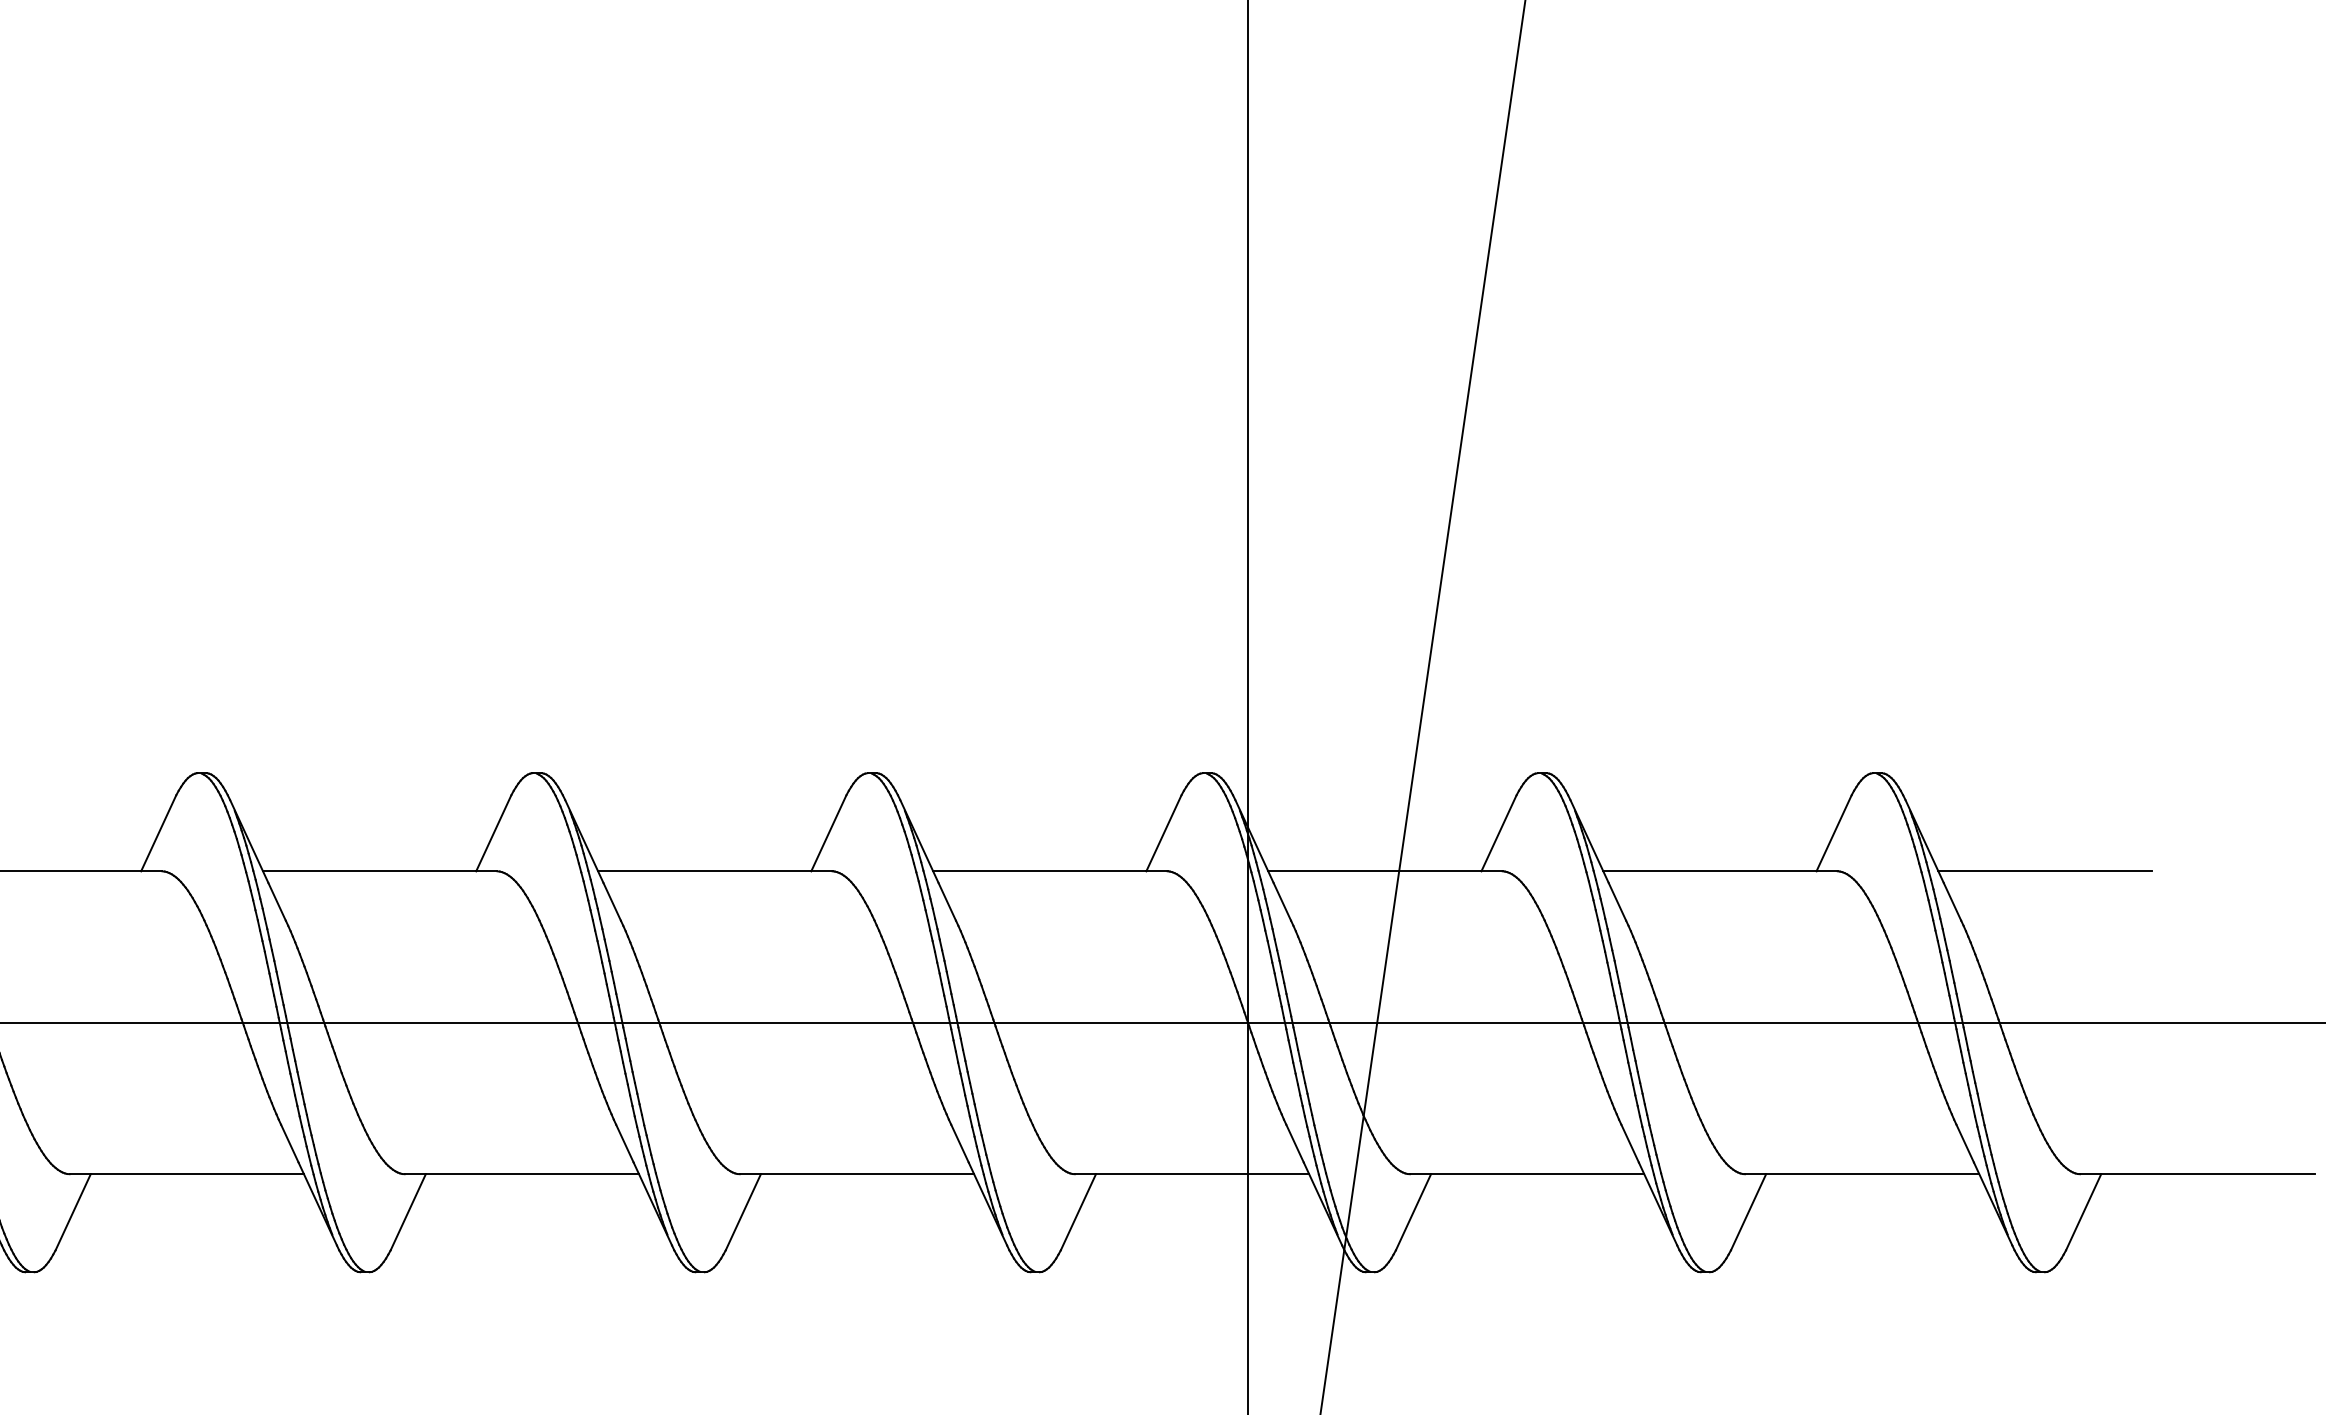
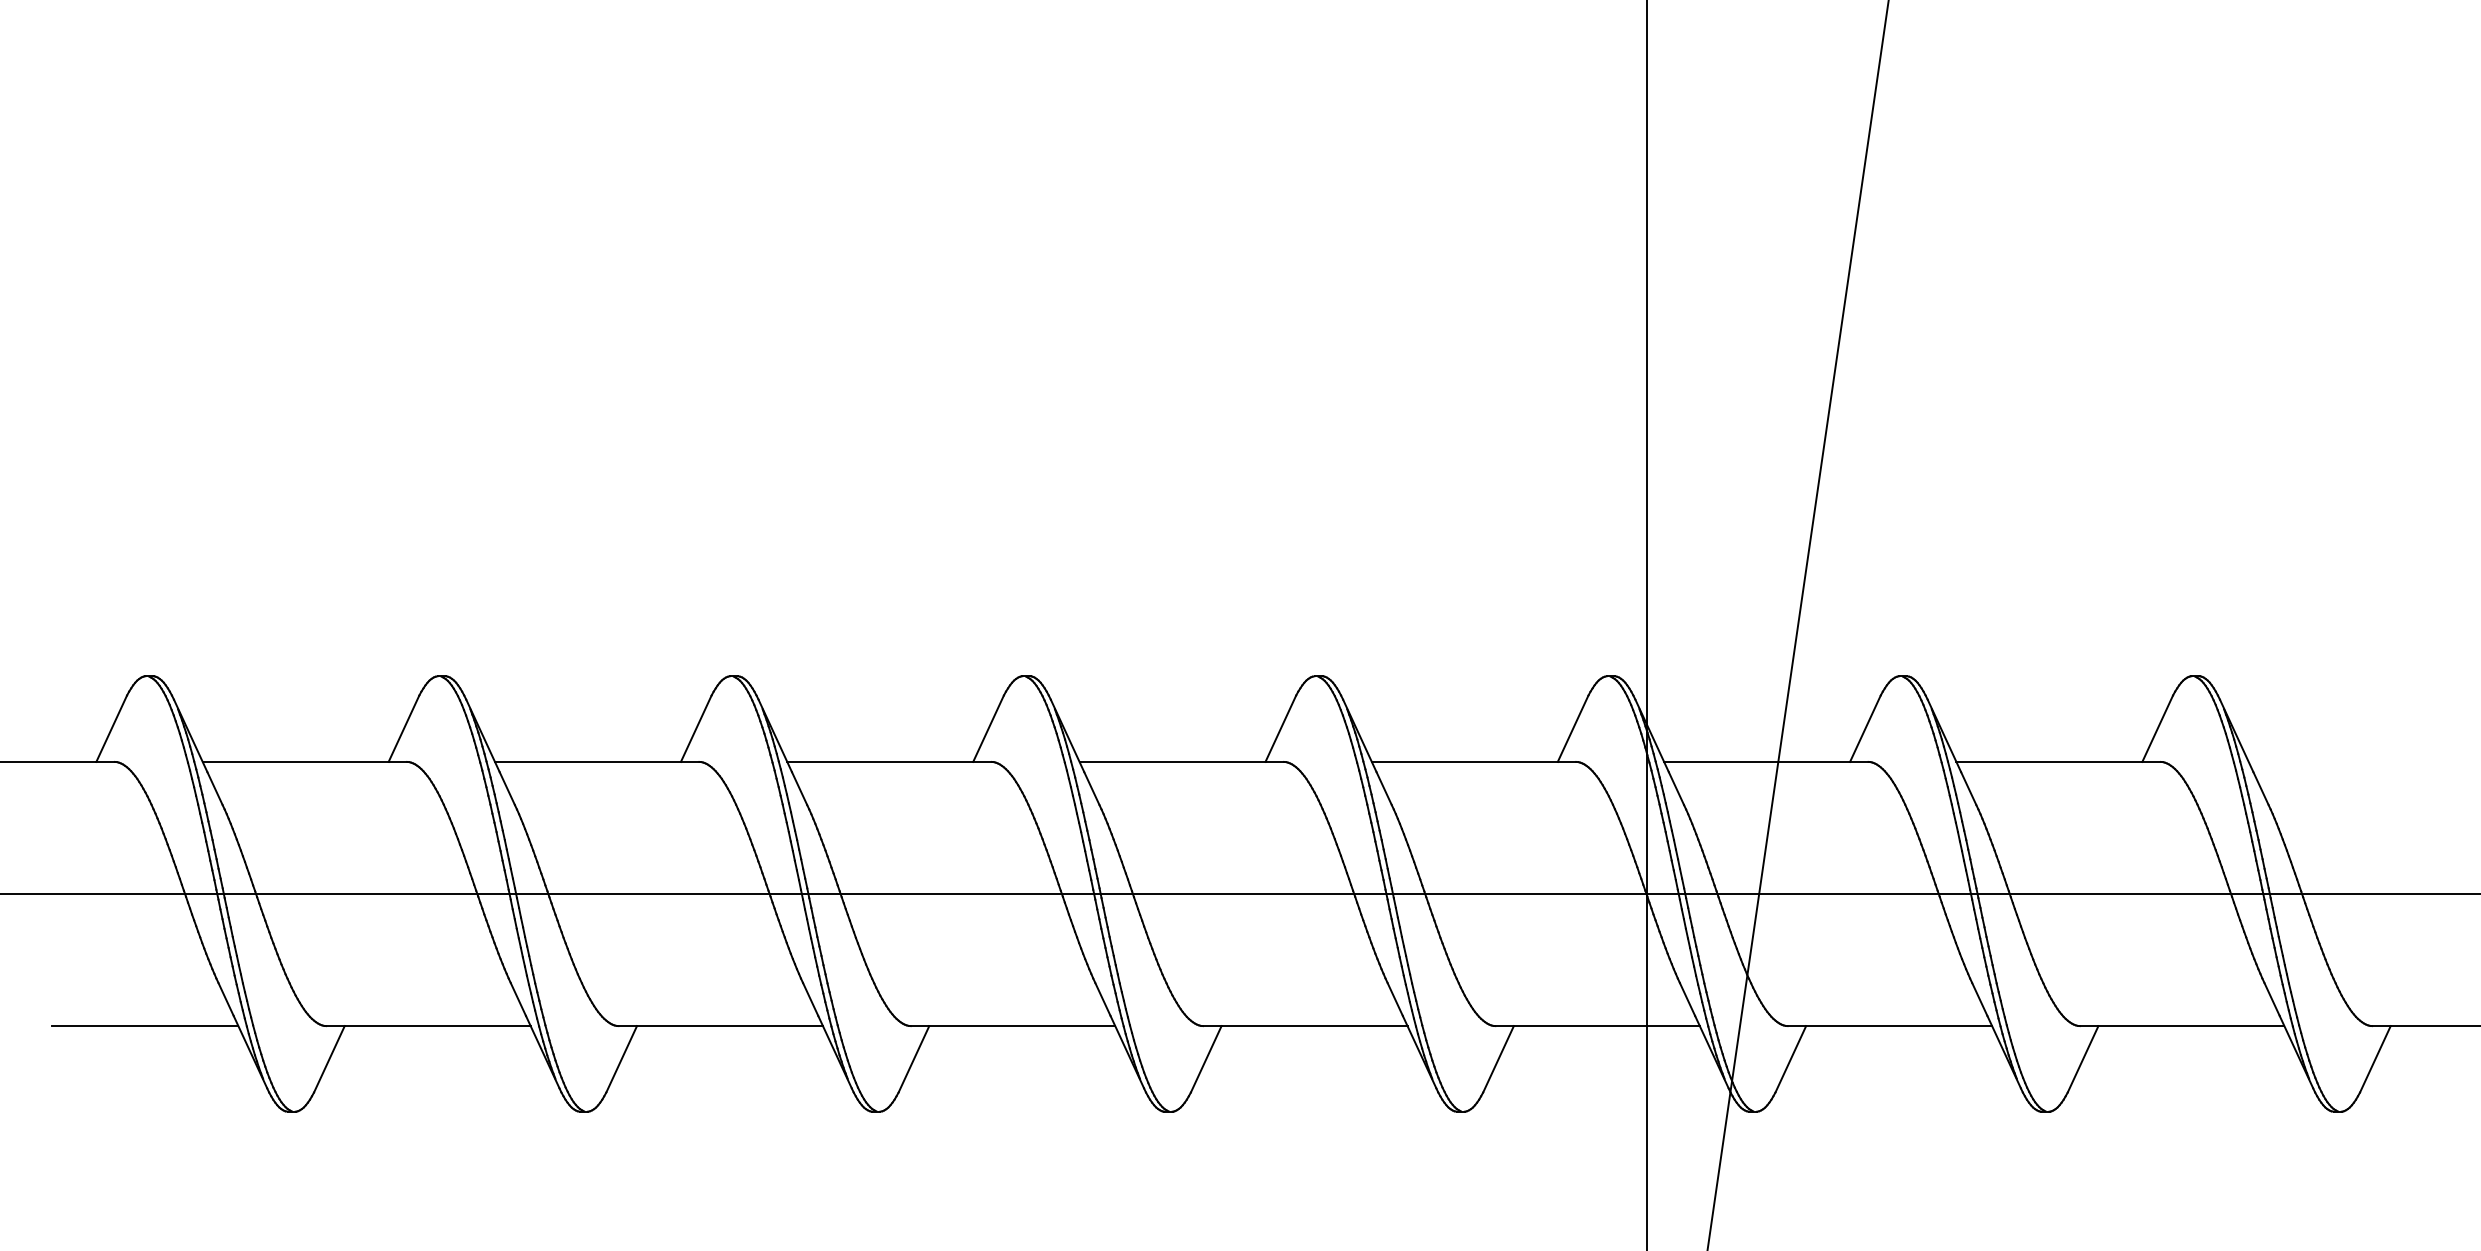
line: (2044, 870) -> (2341, 761), removed

